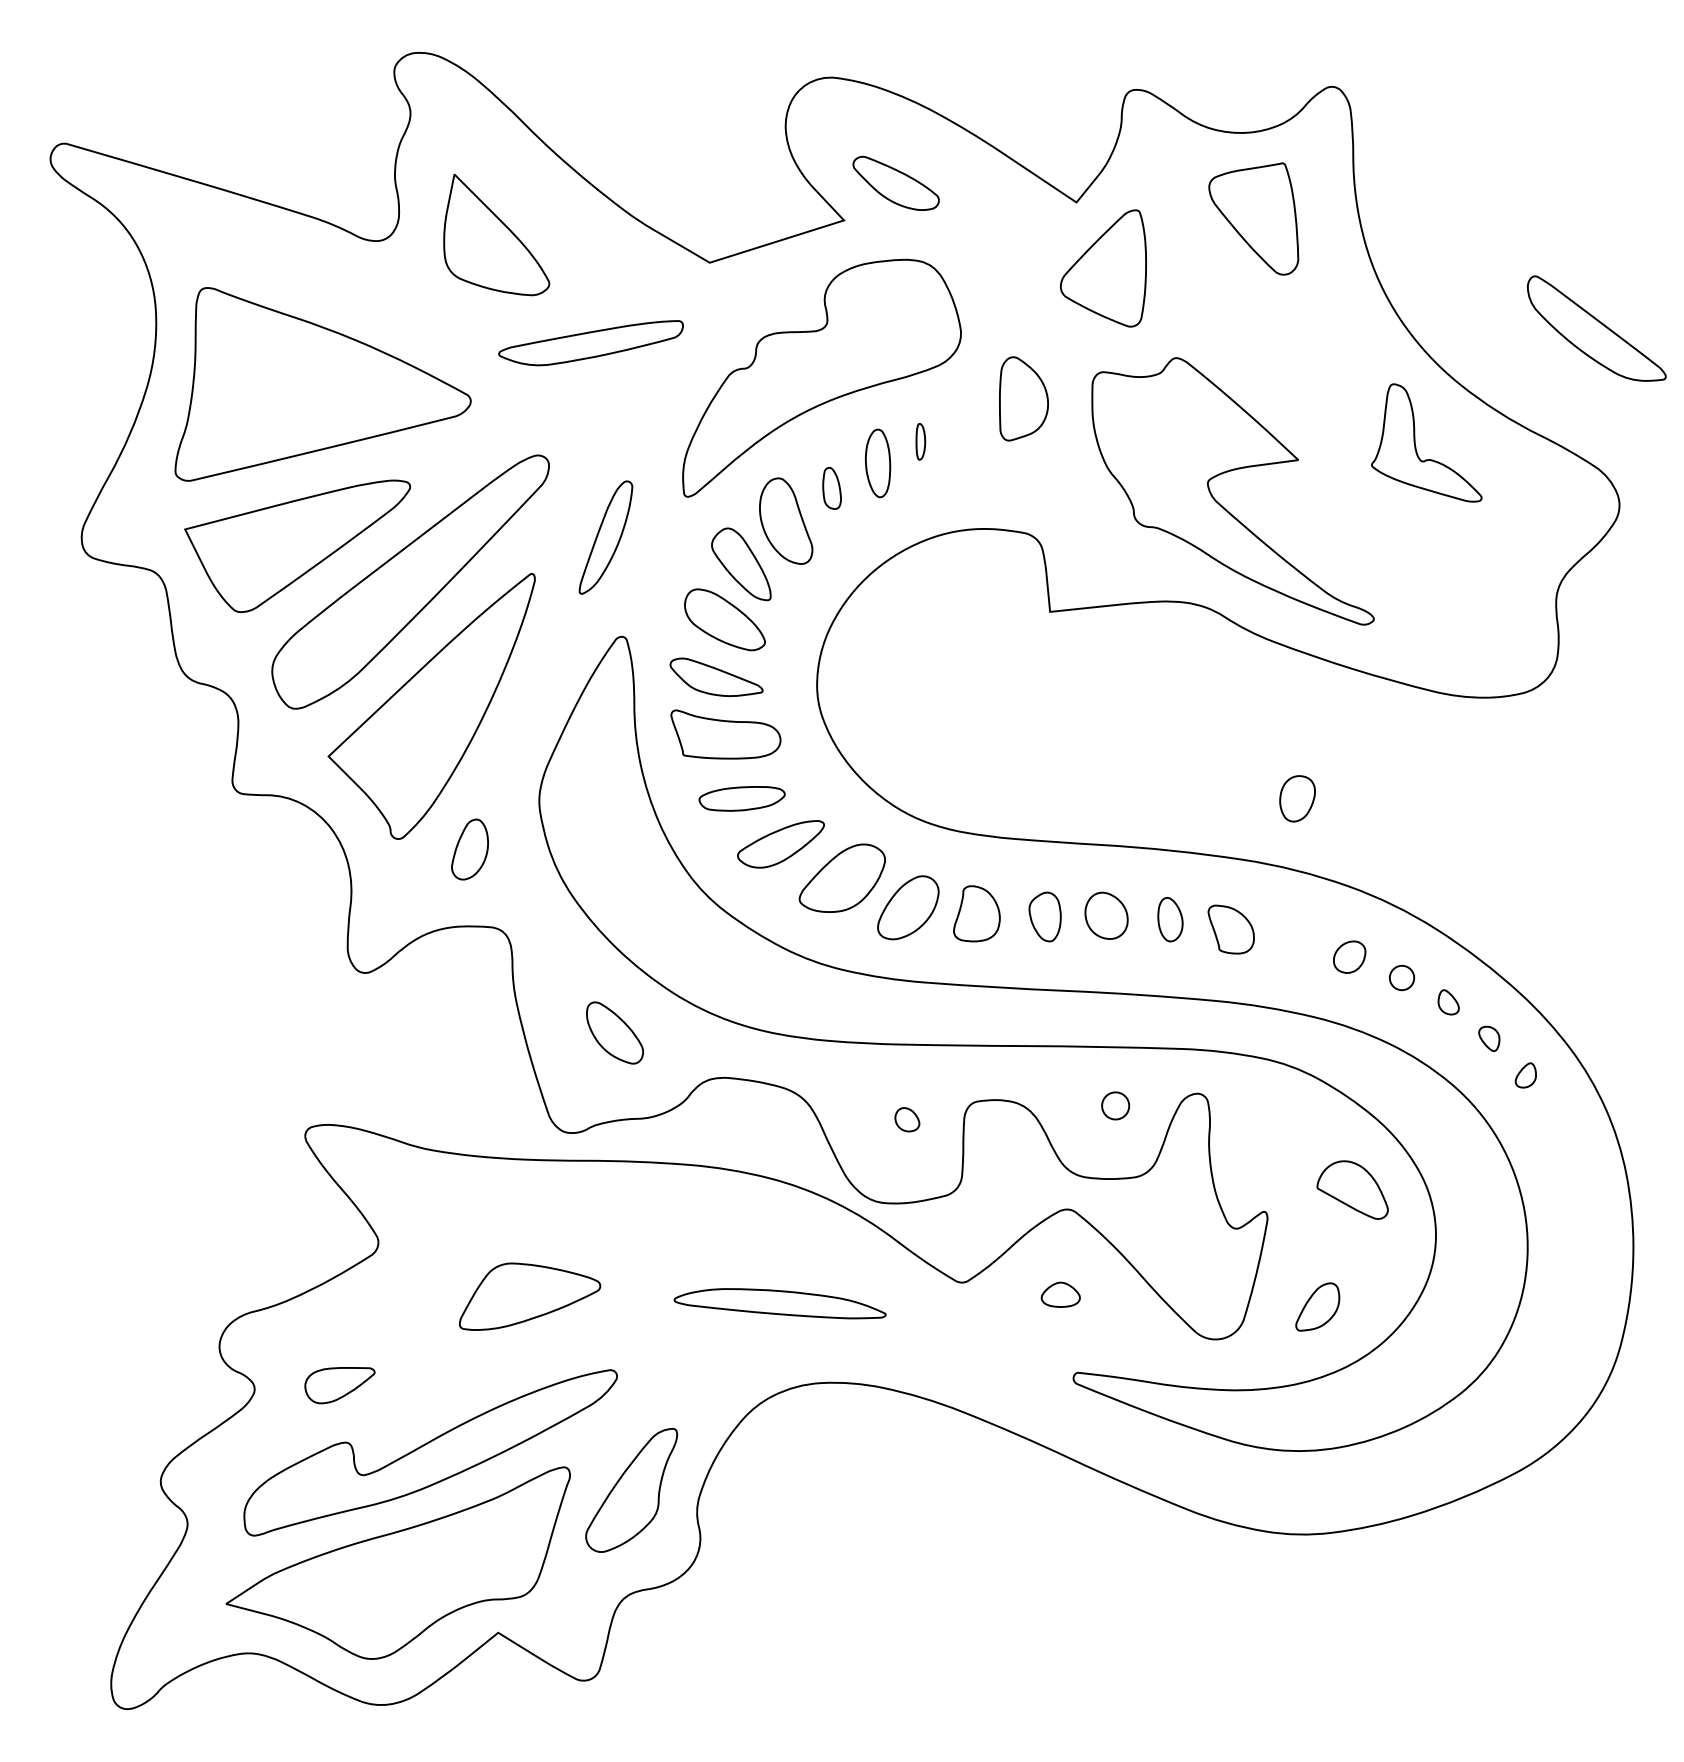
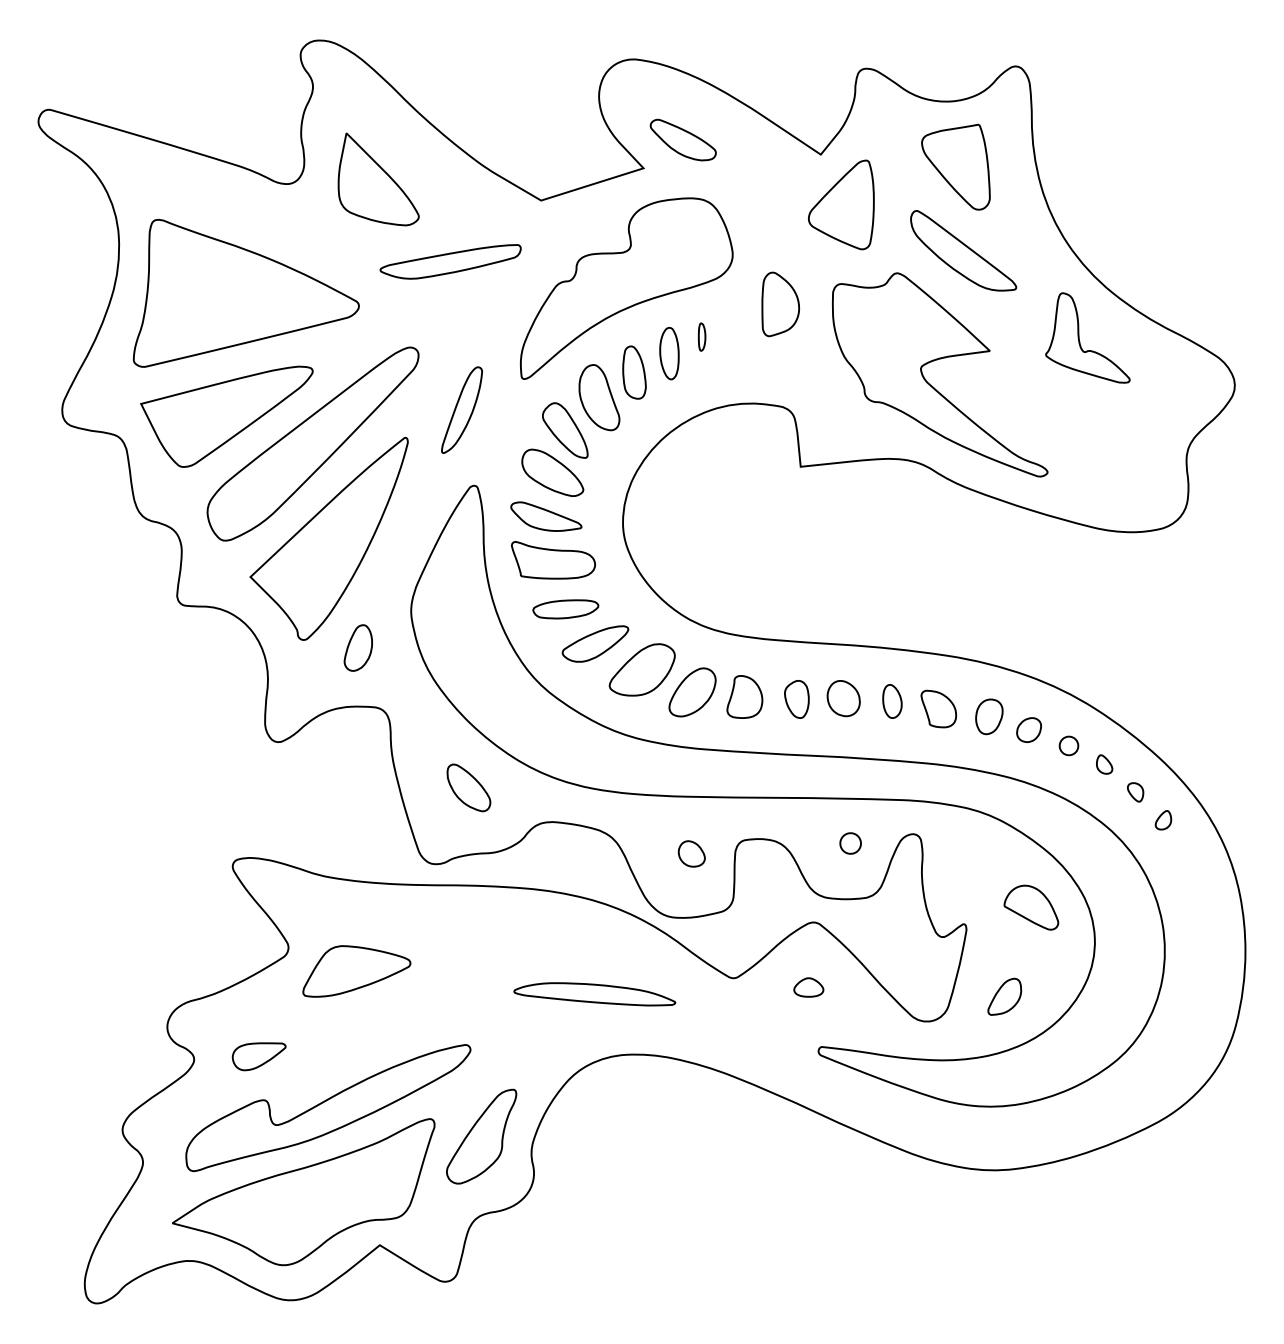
part: (1596, 328) -> (963, 250), moved
part: (831, 488) -> (633, 372), size x1.67
part: (1297, 798) -> (989, 716), moved
part: (907, 1119) -> (691, 853), size x1.43
part: (530, 1296) -> (357, 971), moved

